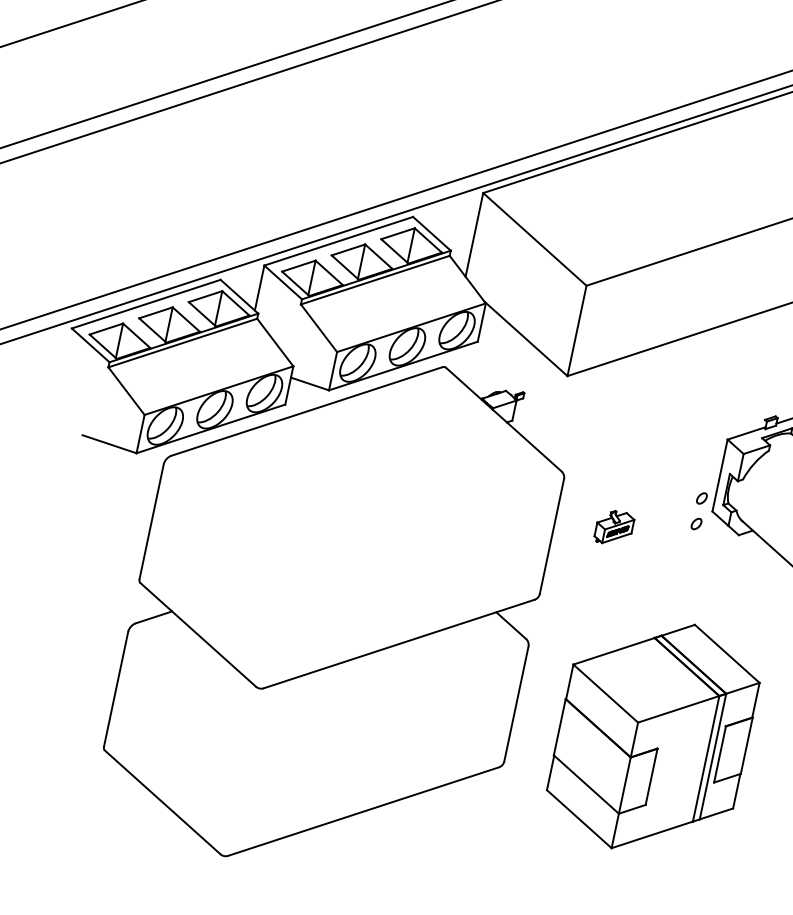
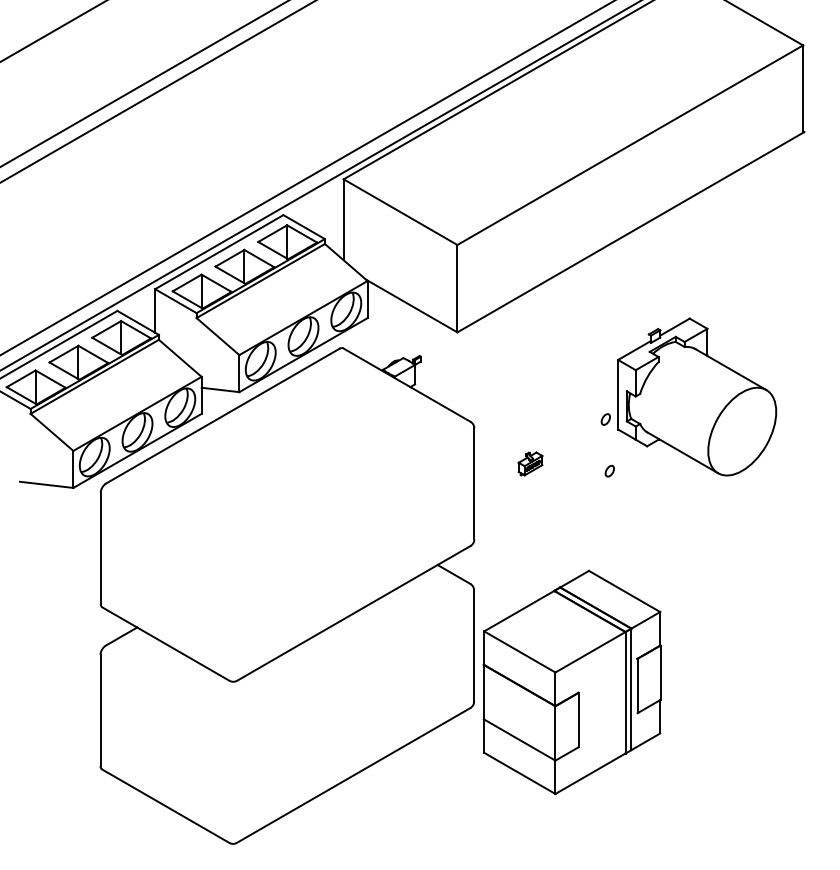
part: (696, 524) -> (609, 471), moved
part: (614, 527) -> (530, 463), size x0.7
part: (652, 736) -> (571, 682), moved

